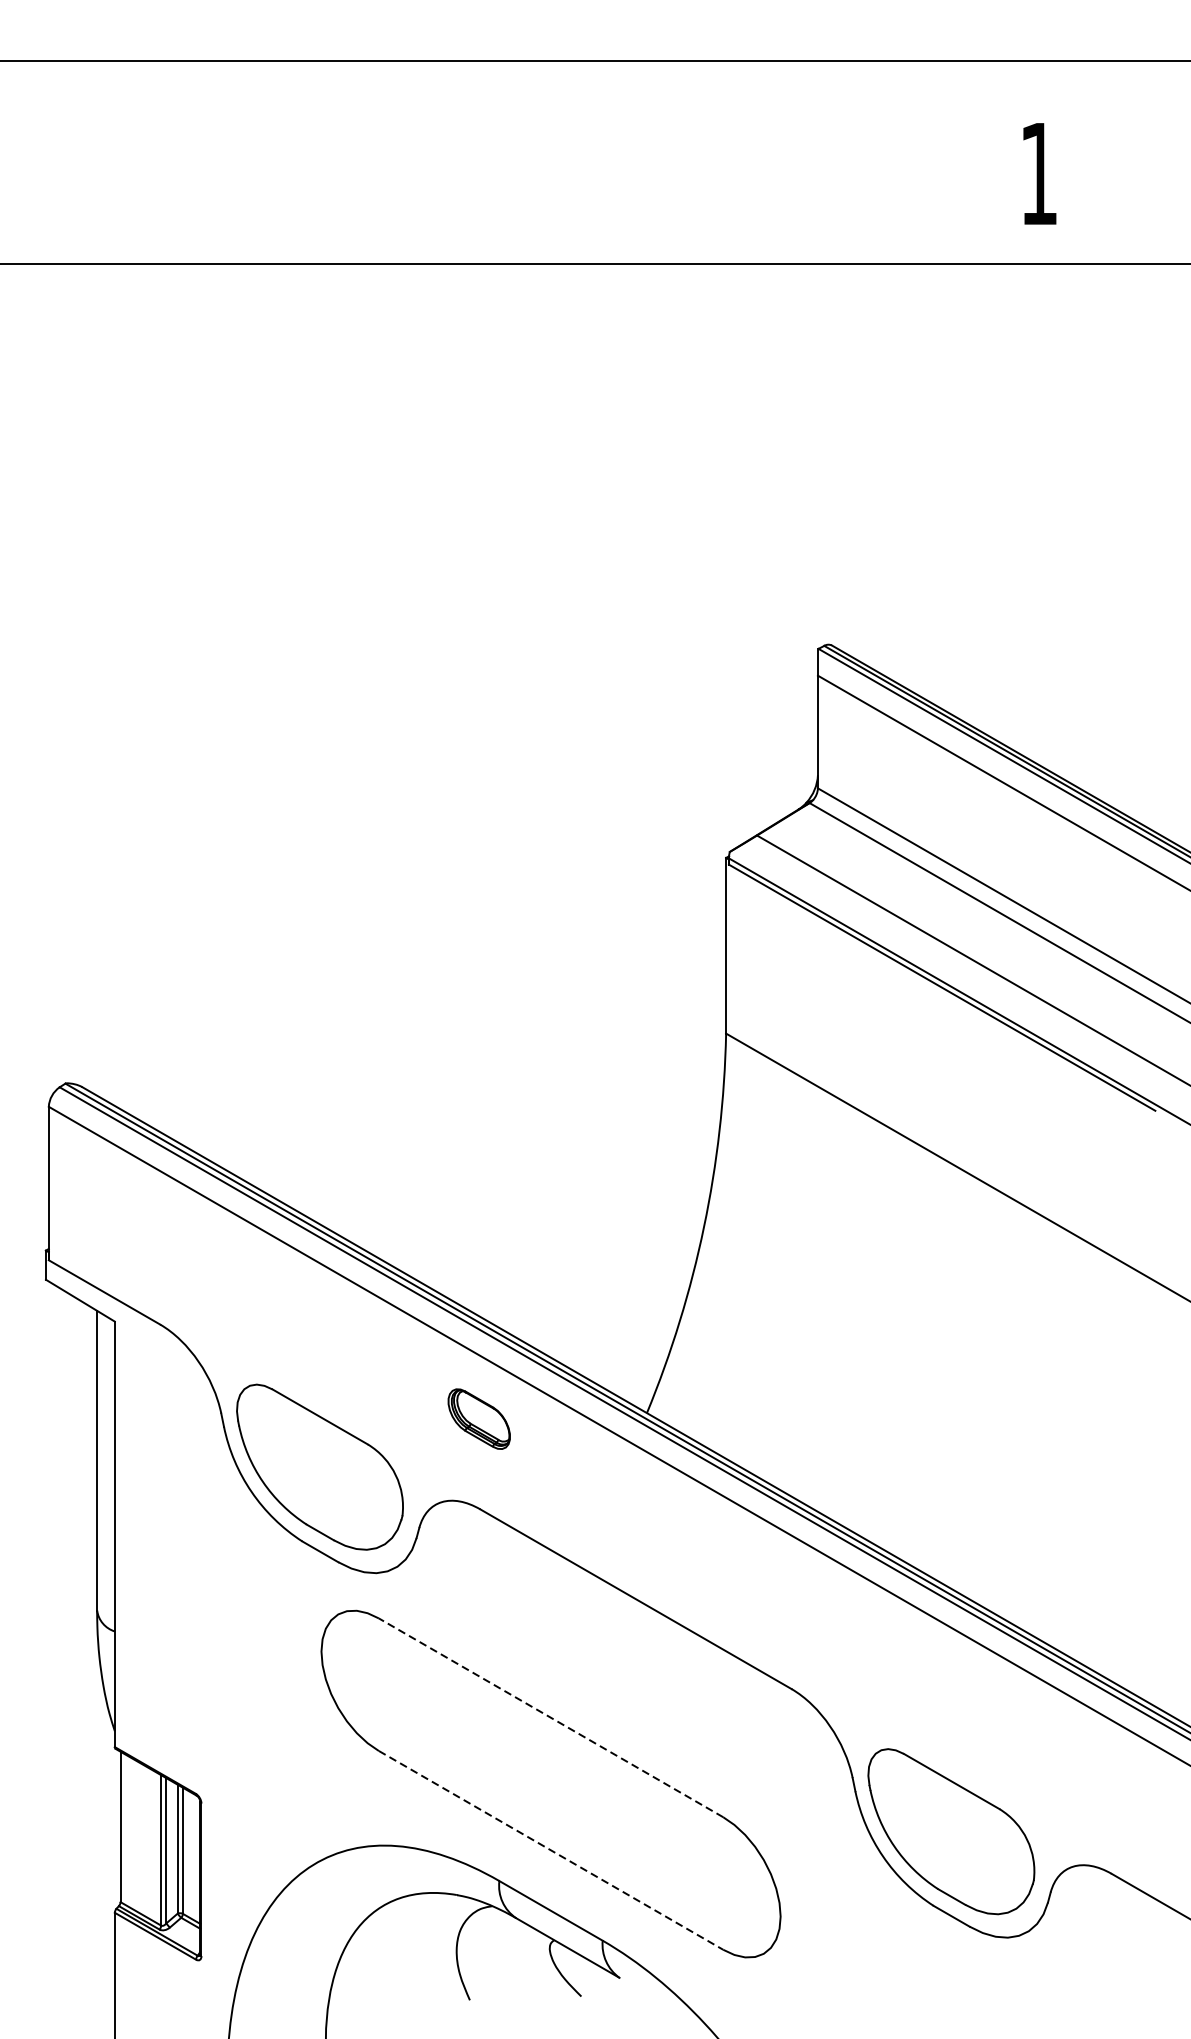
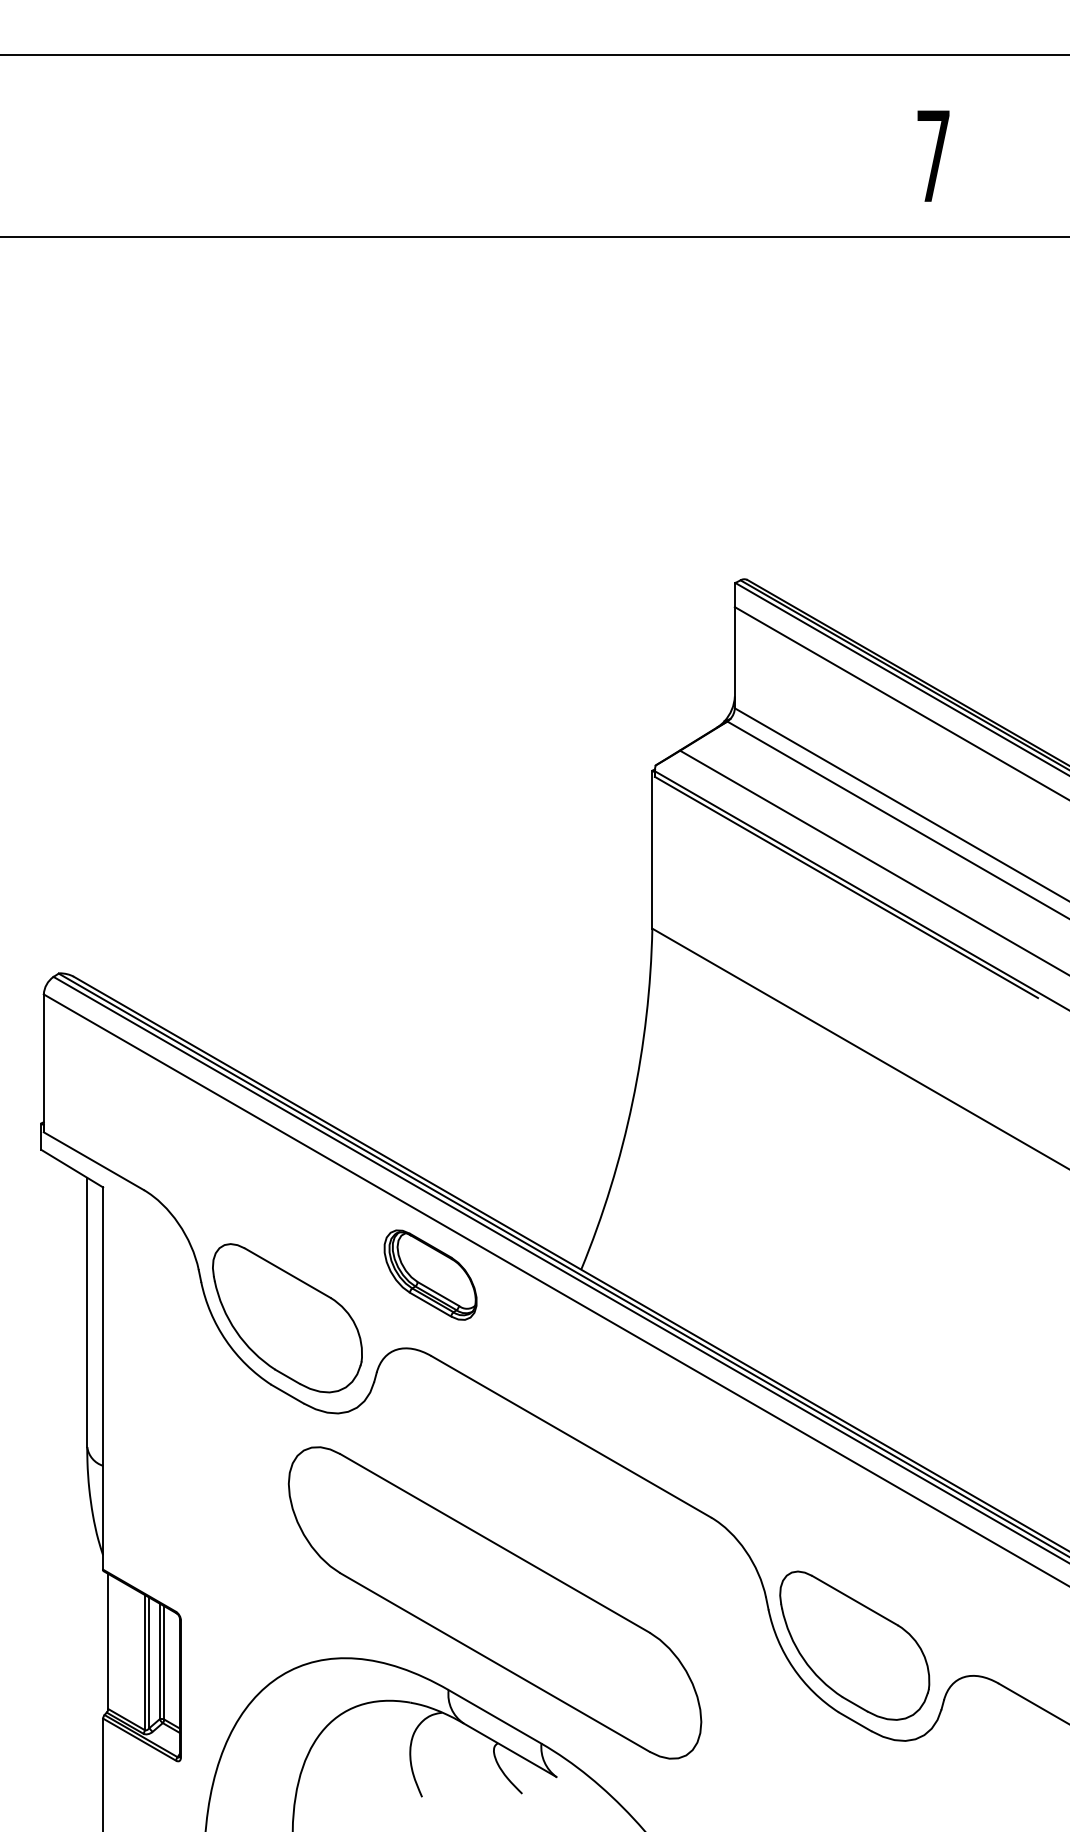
text: (1039, 173) -> (933, 155), 1 -> 7
part: (479, 1418) -> (430, 1274), size x1.67
line: (551, 1717) -> (495, 1543), dashed -> solid
line: (551, 1850) -> (495, 1662), dashed -> solid

